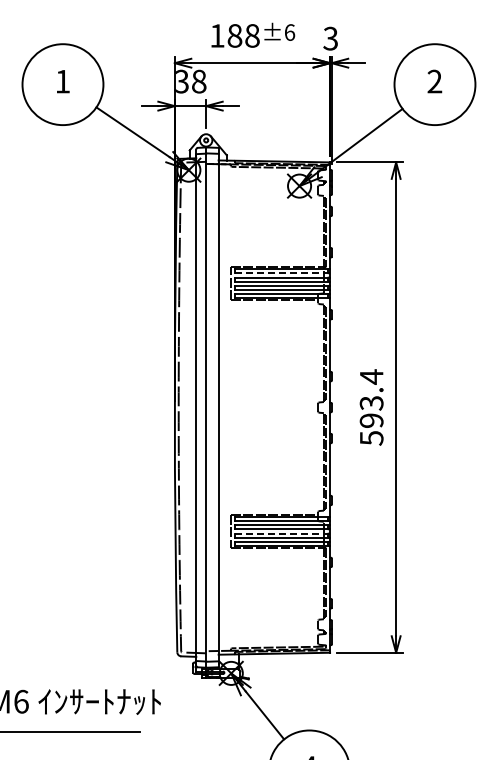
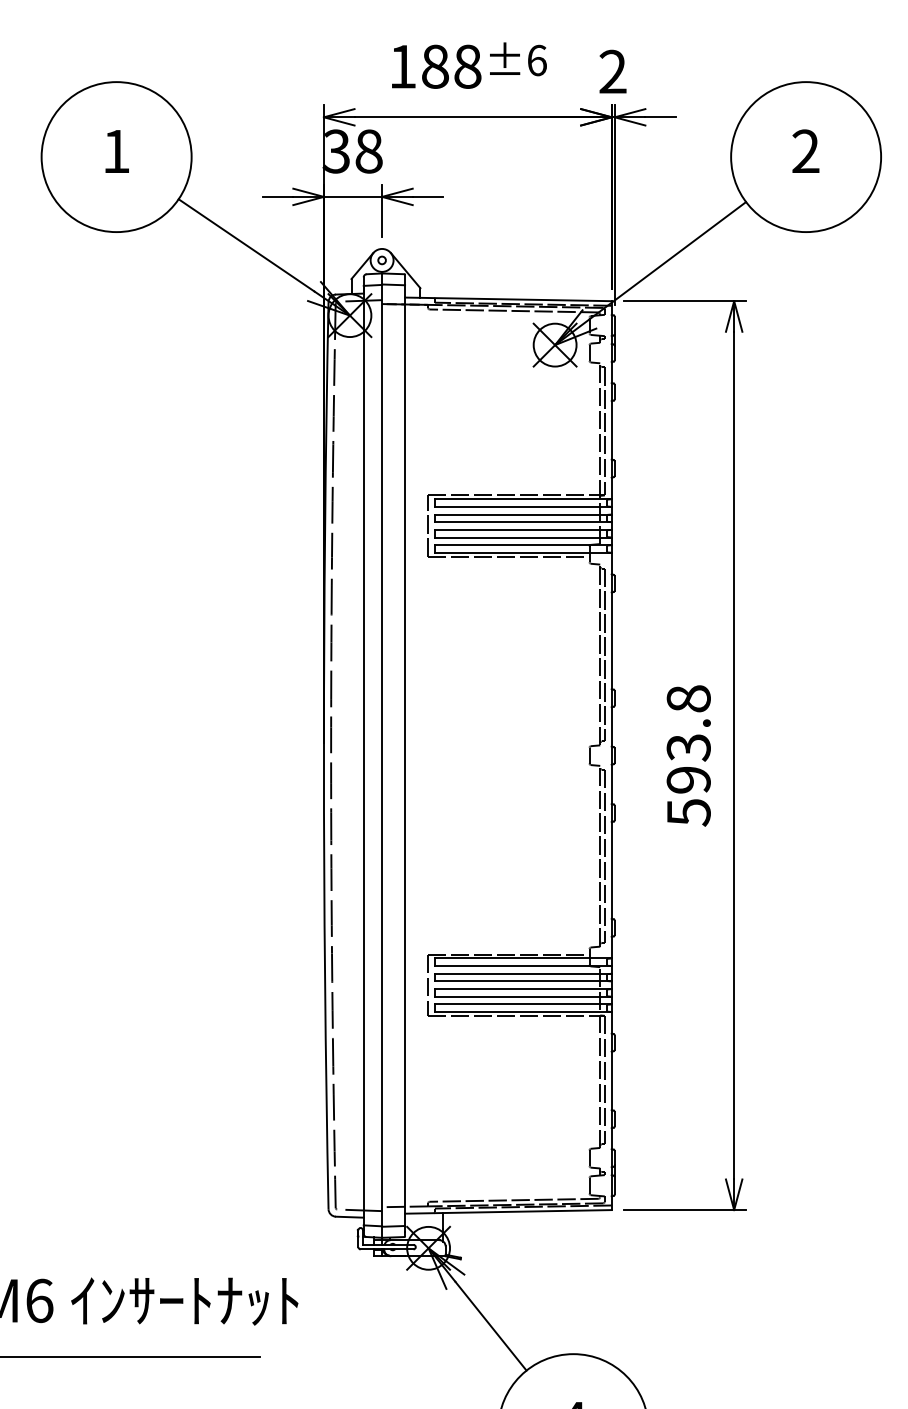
text: (330, 38) -> (612, 71), 3 -> 2
line: (282, 273) -> (523, 507), dashed -> solid
text: (371, 376) -> (688, 698), 593.4 -> 593.8
line: (282, 533) -> (523, 989), dashed -> solid

